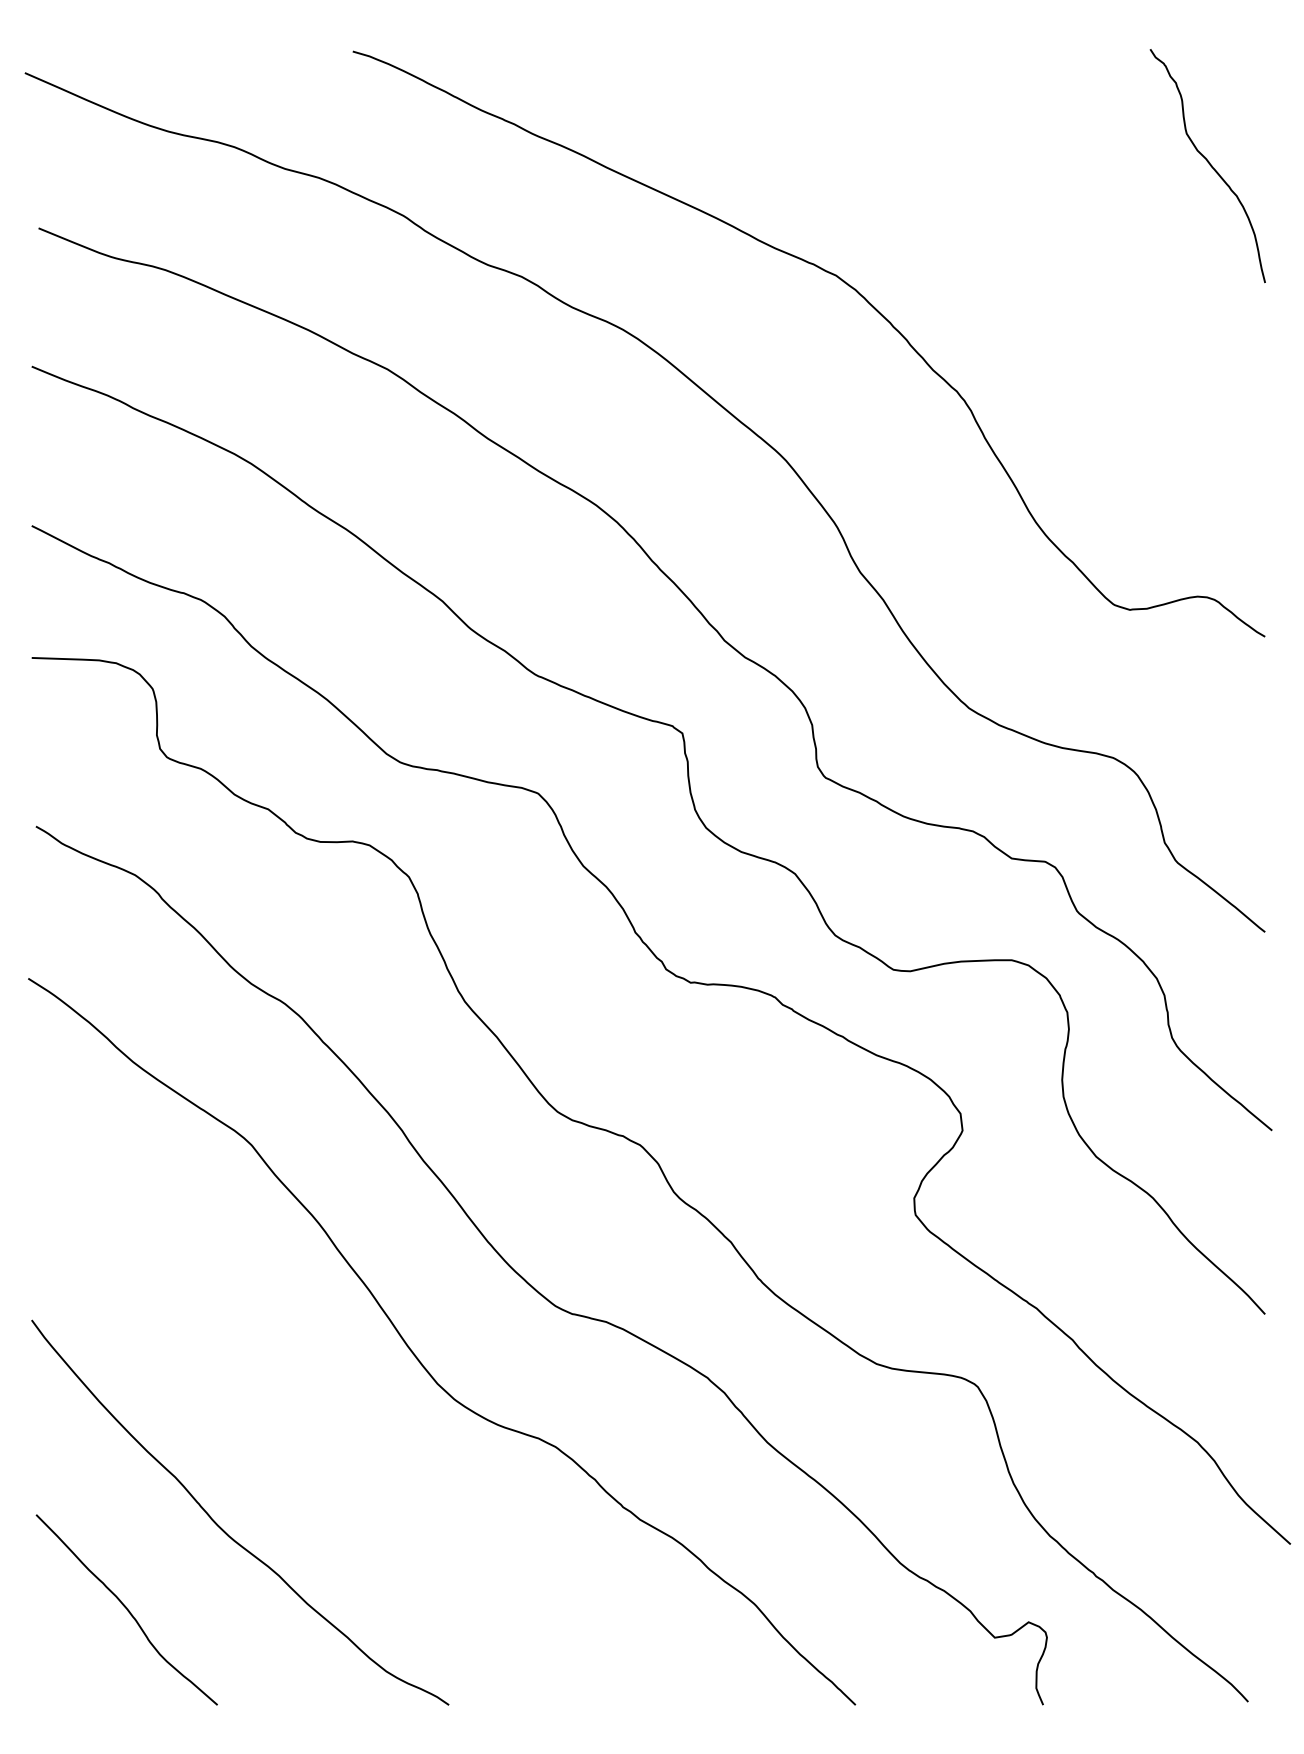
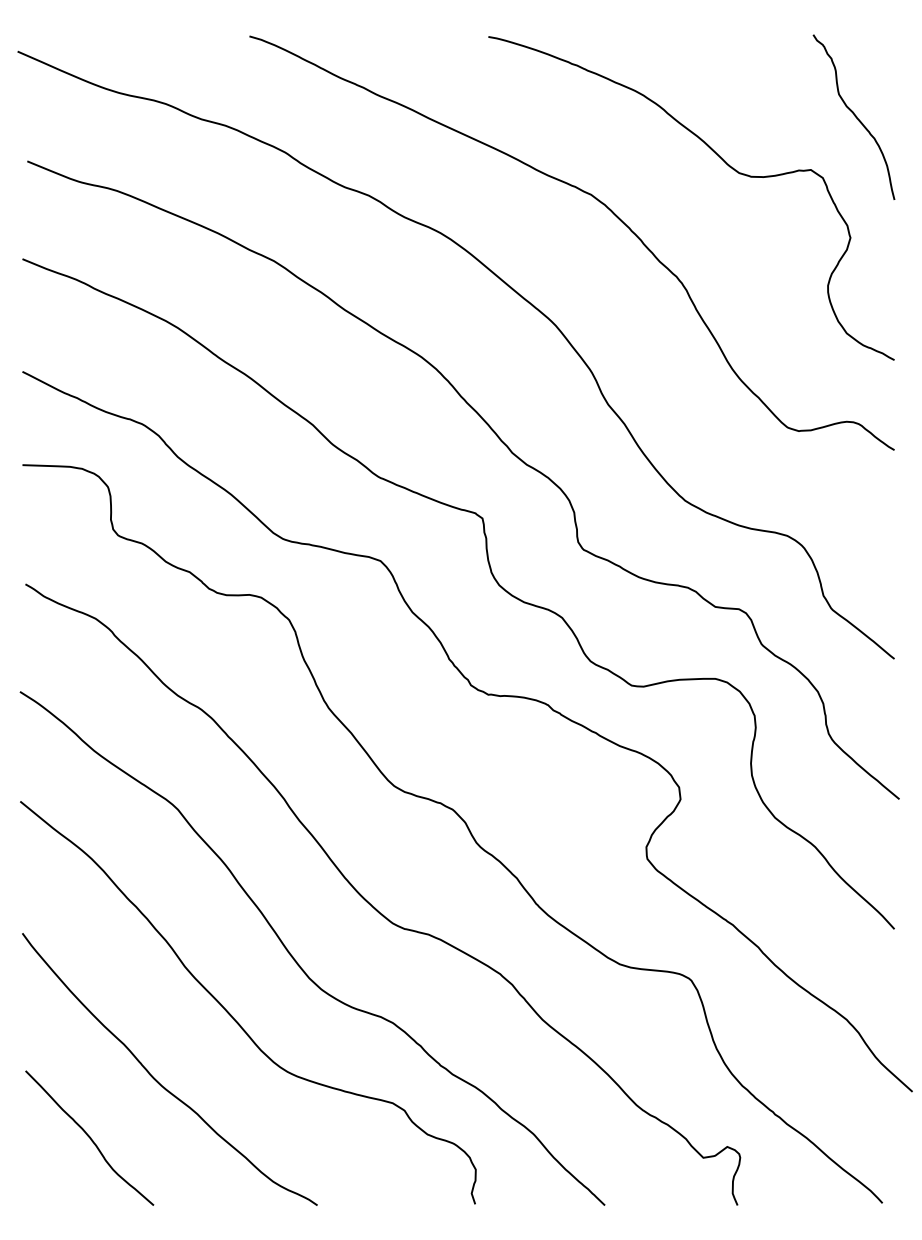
curve: (1026, 231) -> (725, 163), added
curve: (328, 1436) -> (232, 1015), added

